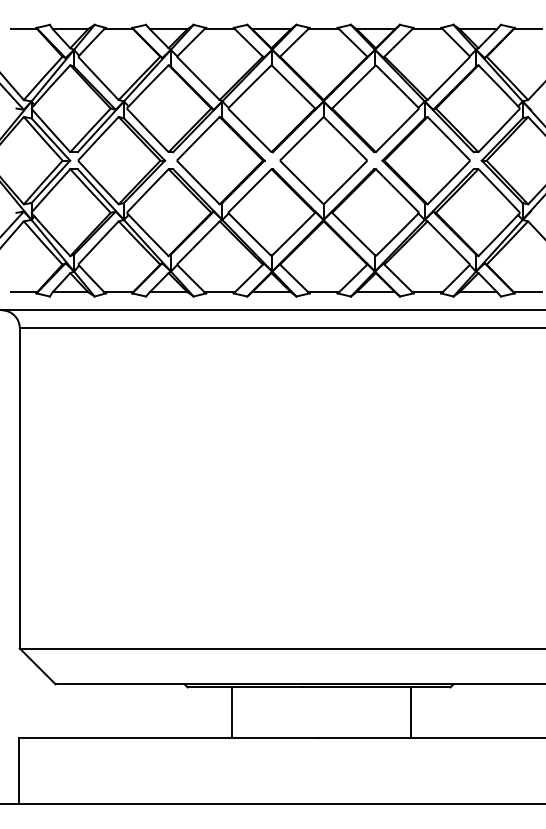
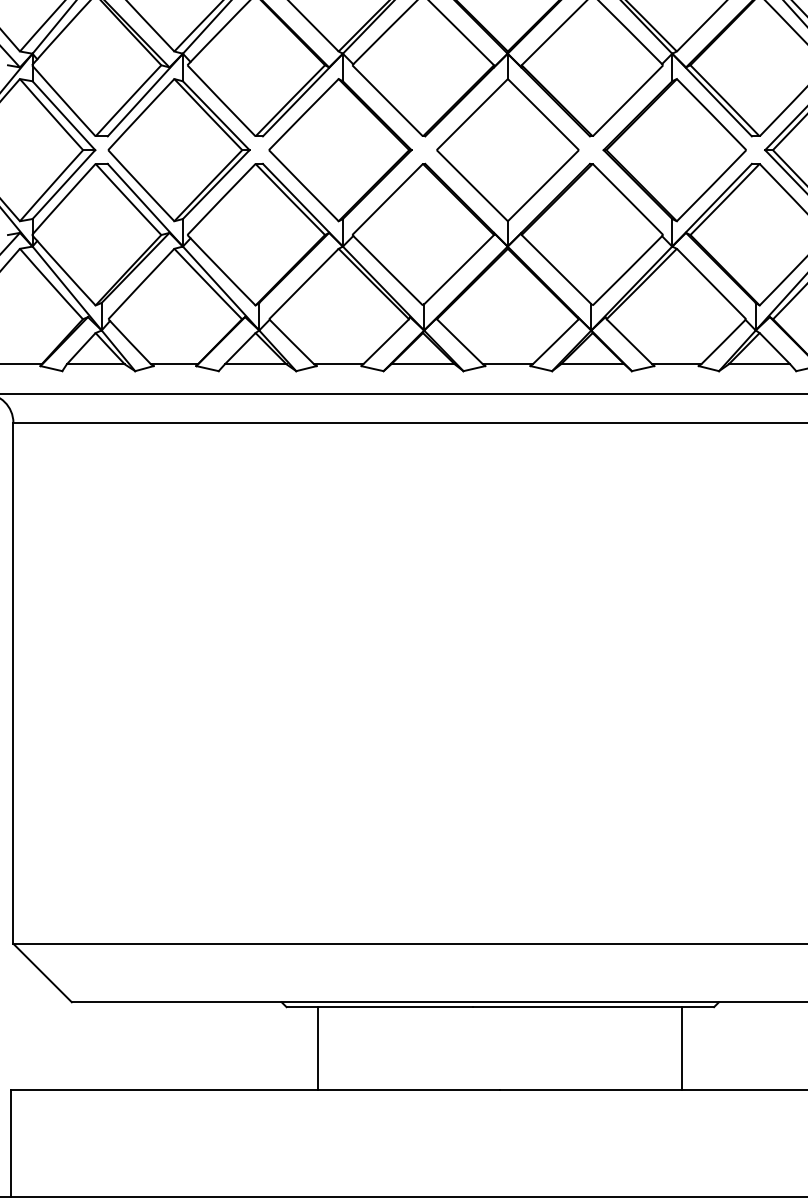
line: (232, 712) -> (318, 1047), moved
line: (411, 712) -> (683, 1047), moved

